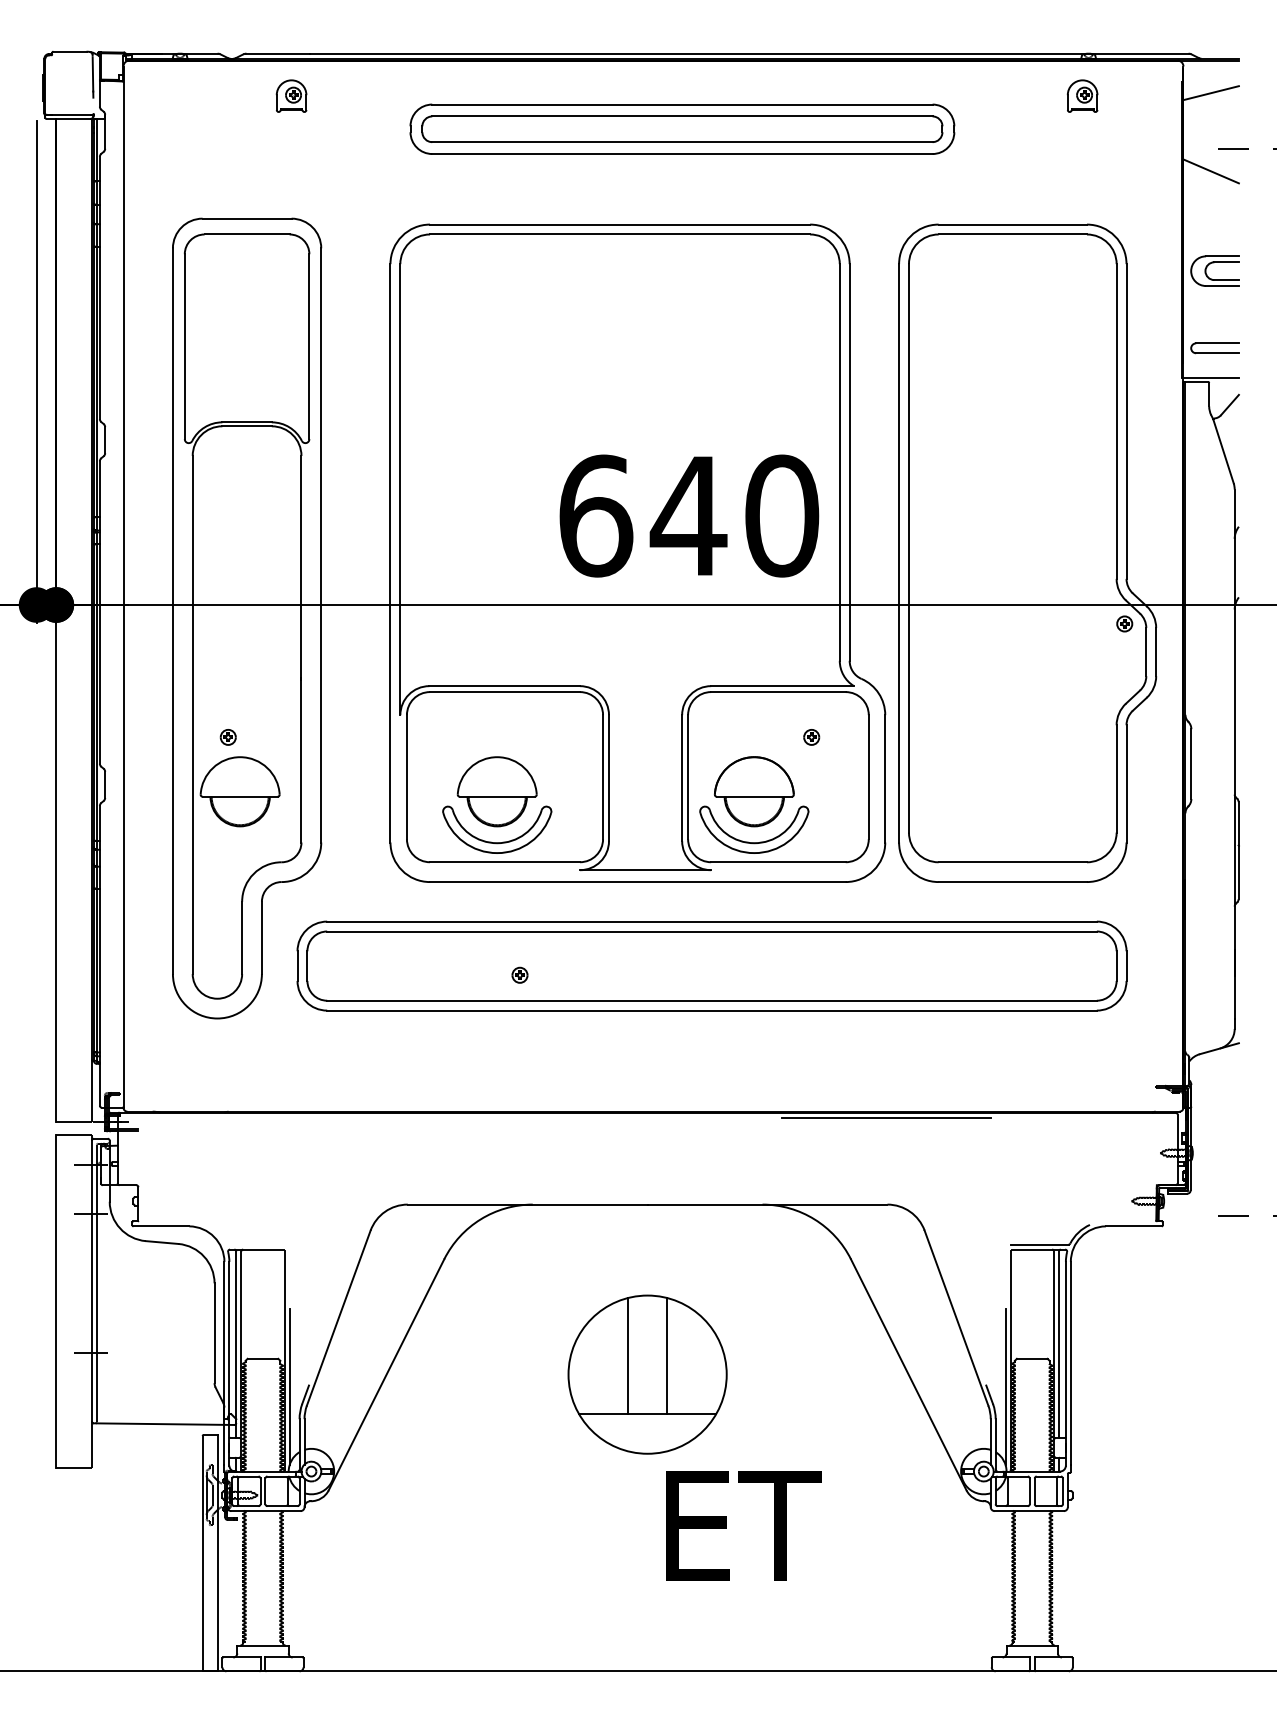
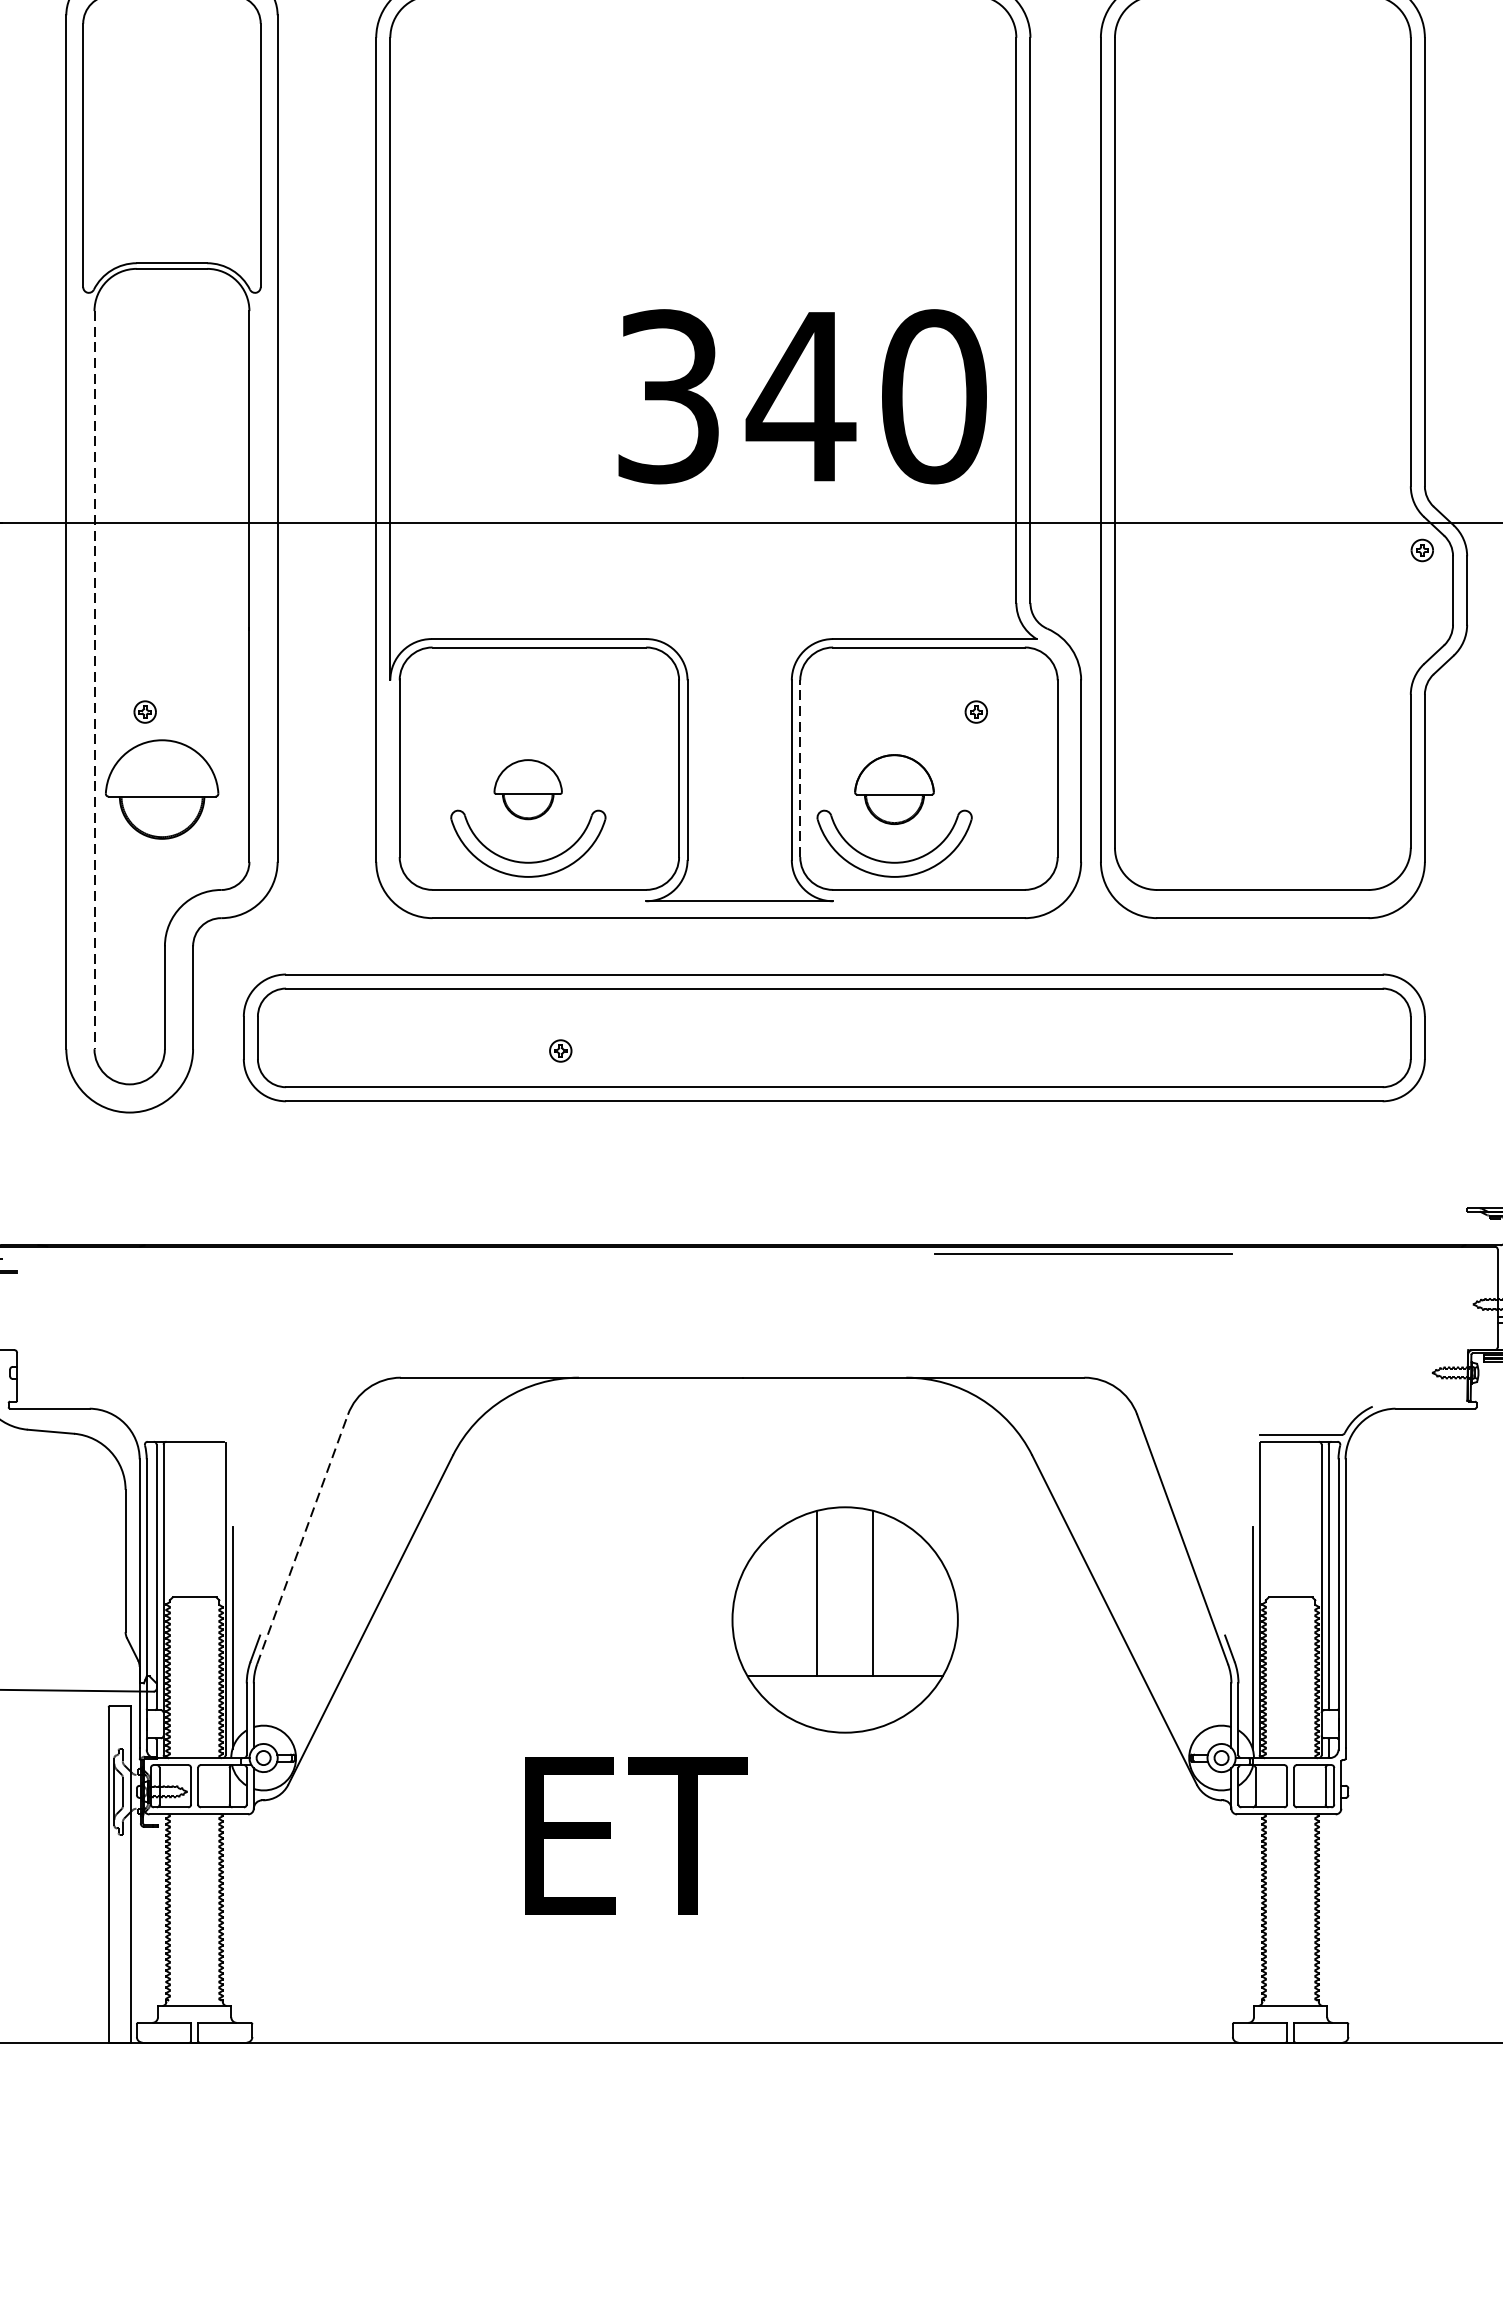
text: (596, 515) -> (669, 395), 640 -> 340
line: (192, 715) -> (94, 680), solid -> dashed
line: (688, 777) -> (800, 769), solid -> dashed
part: (496, 791) -> (527, 789), size x0.6
part: (753, 791) -> (893, 789), size x0.7
line: (338, 1317) -> (302, 1538), solid -> dashed
part: (647, 1374) -> (845, 1619), moved
text: (743, 1525) -> (635, 1834), moved

